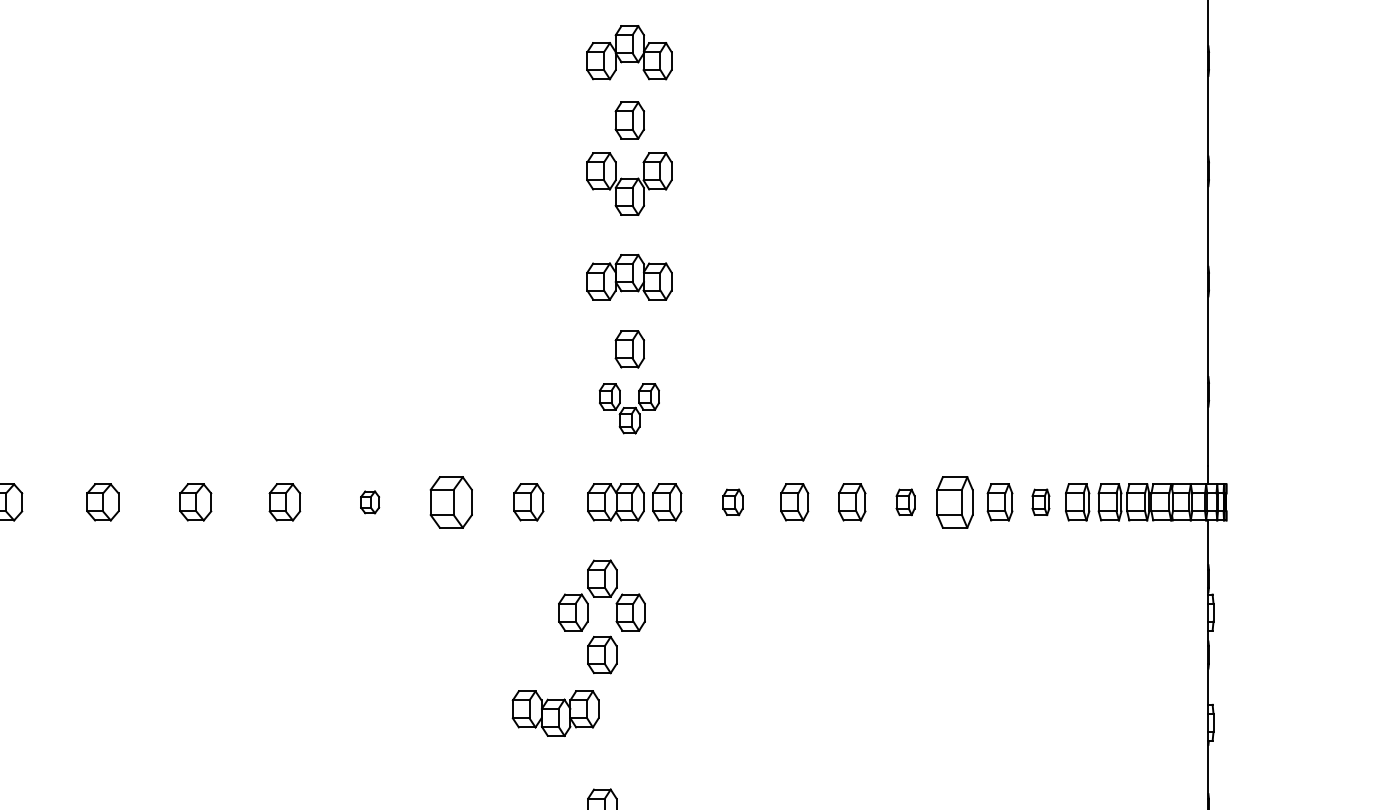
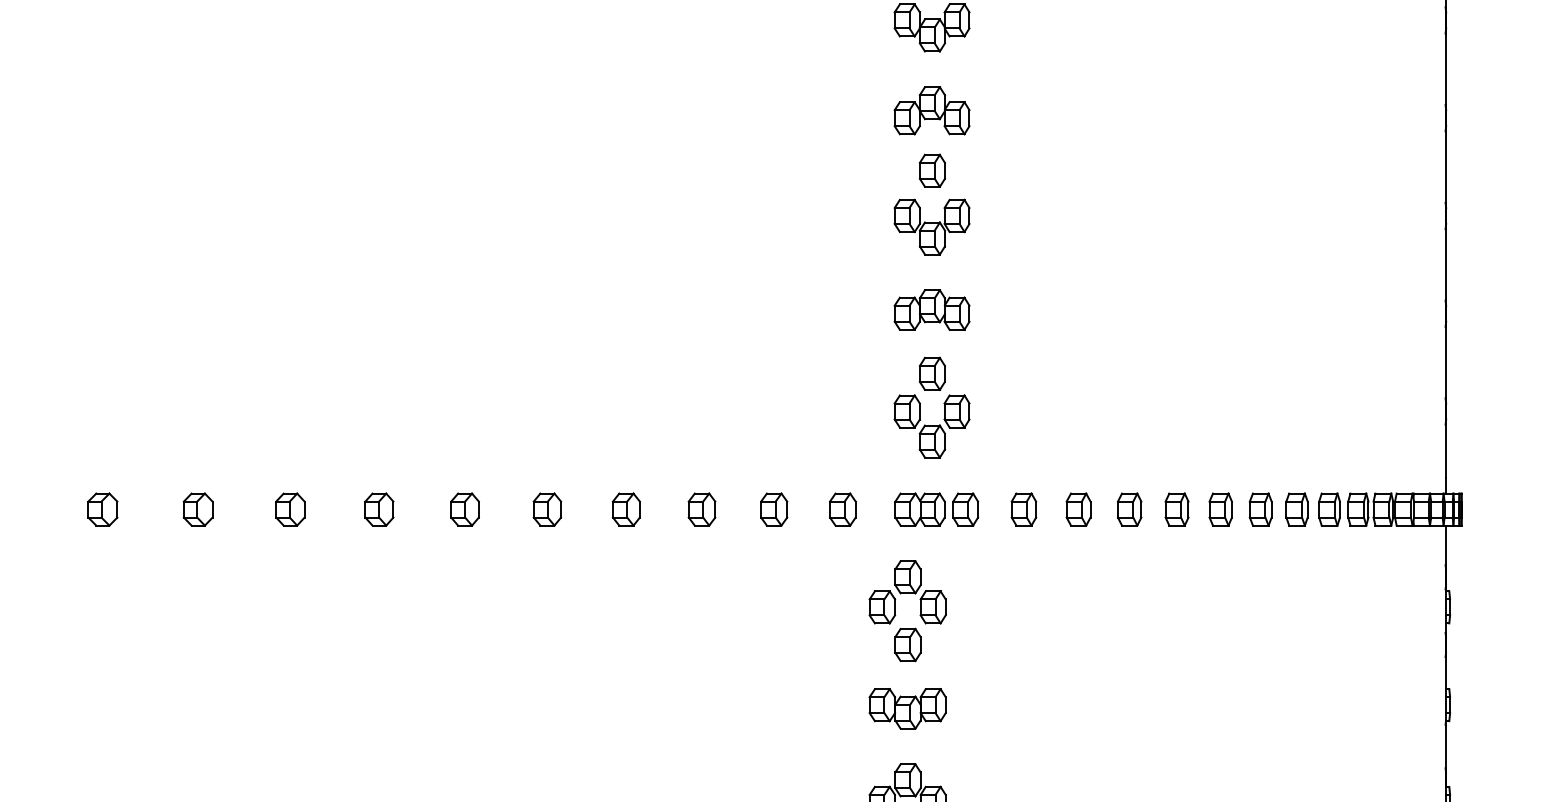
part: (628, 408) -> (931, 426), size x1.43
part: (369, 502) -> (701, 509), size x1.67
part: (451, 502) -> (774, 509), size x0.71
part: (732, 502) -> (1023, 509), size x1.43
part: (905, 502) -> (1176, 509), size x1.43
part: (954, 502) -> (1220, 509), size x0.71
part: (1040, 502) -> (1296, 509), size x1.43
part: (555, 713) -> (907, 708), moved

